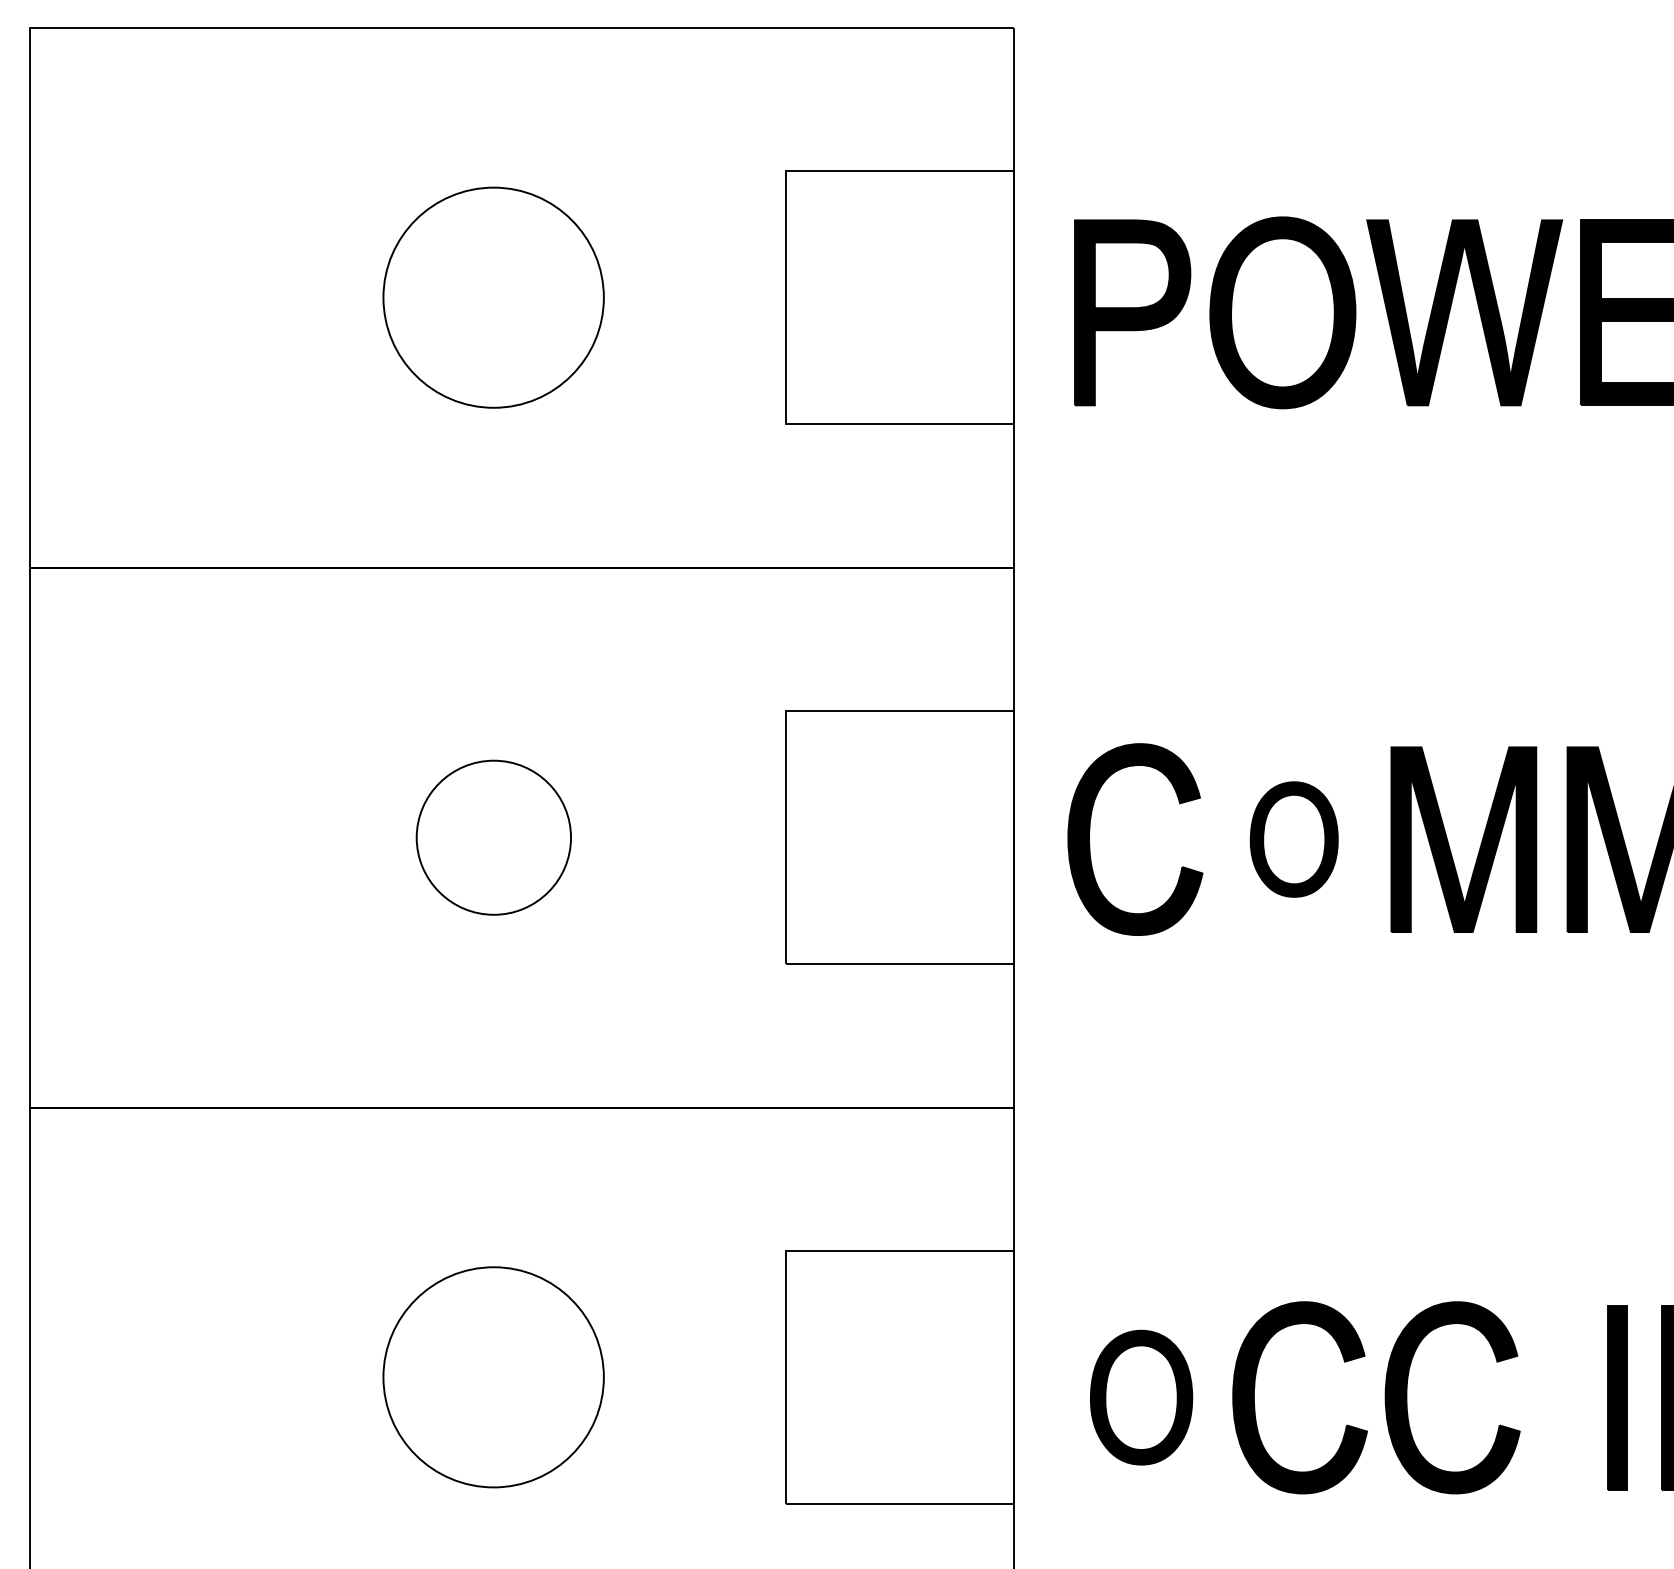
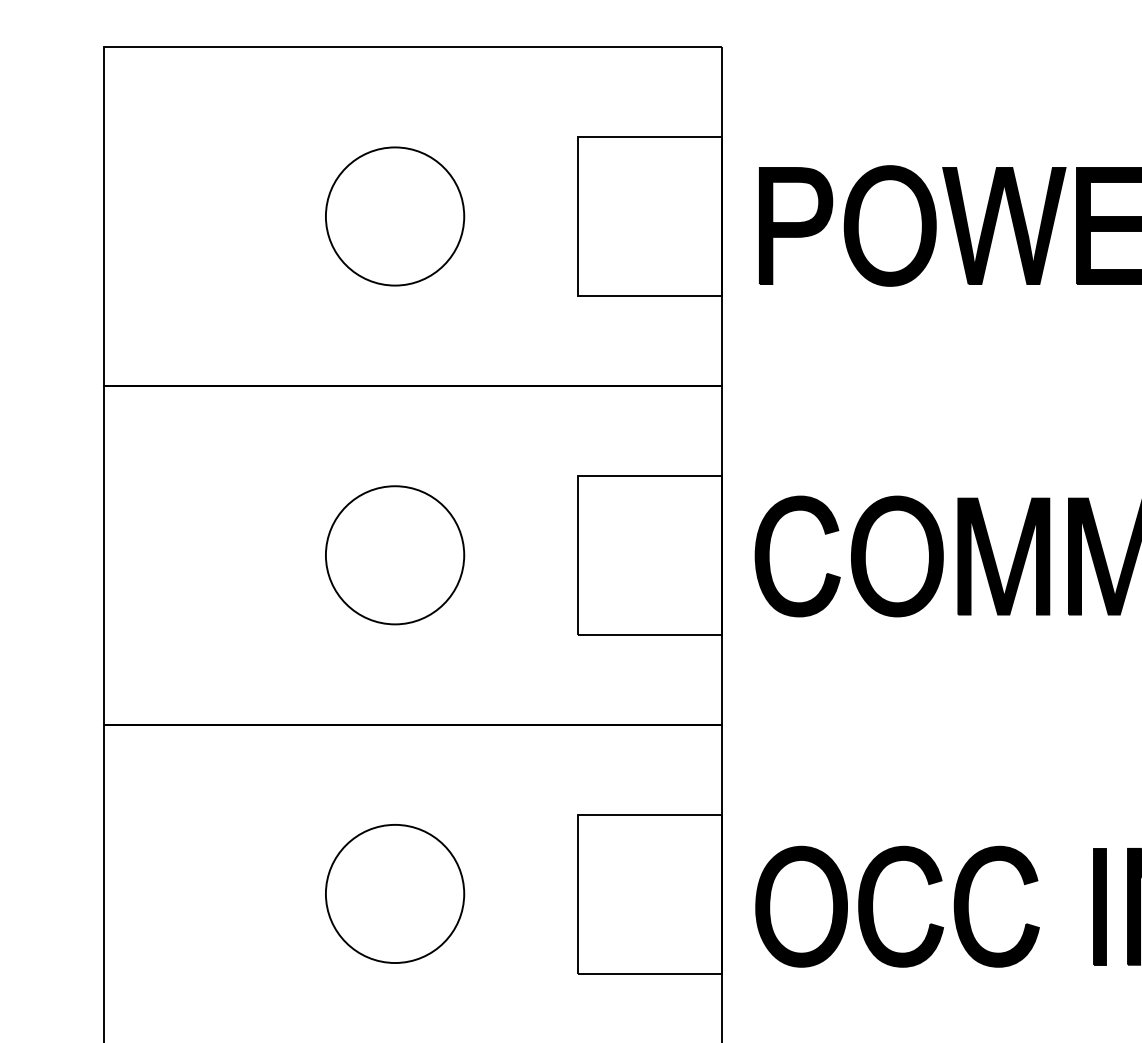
part: (494, 837) -> (395, 555), size x1.43
part: (1294, 839) -> (897, 556), size x1.67
part: (1141, 1397) -> (801, 906), size x1.43

